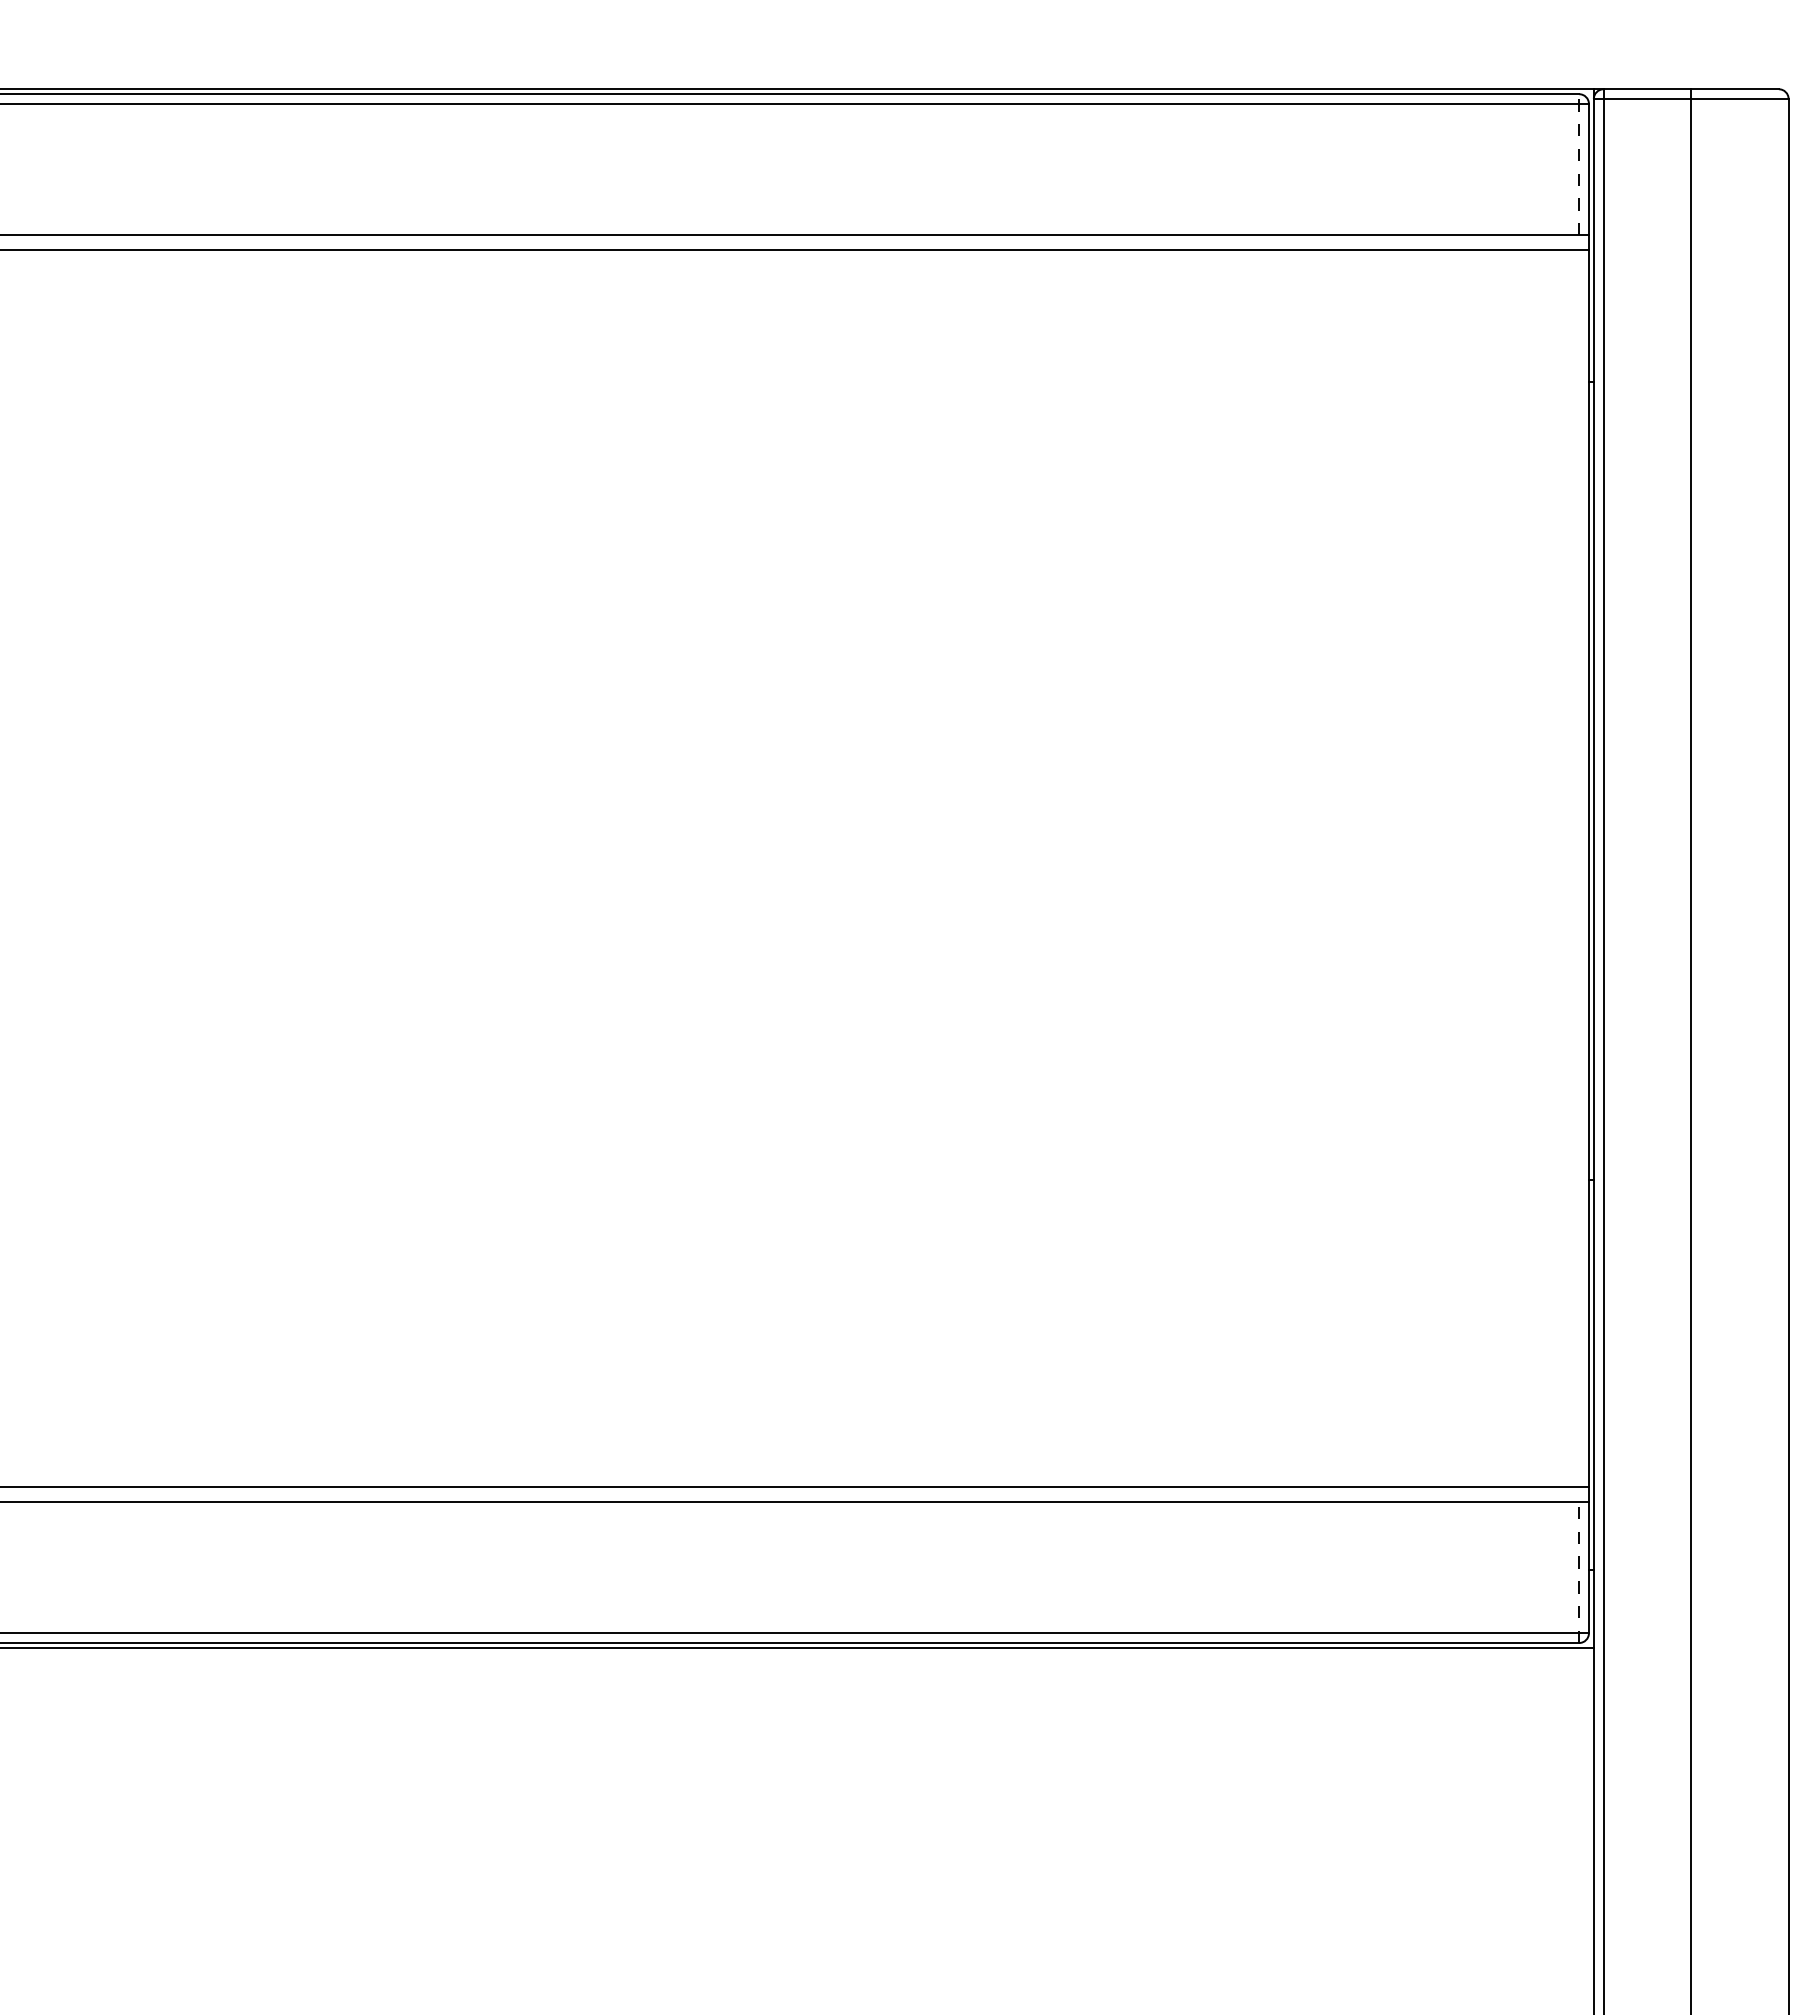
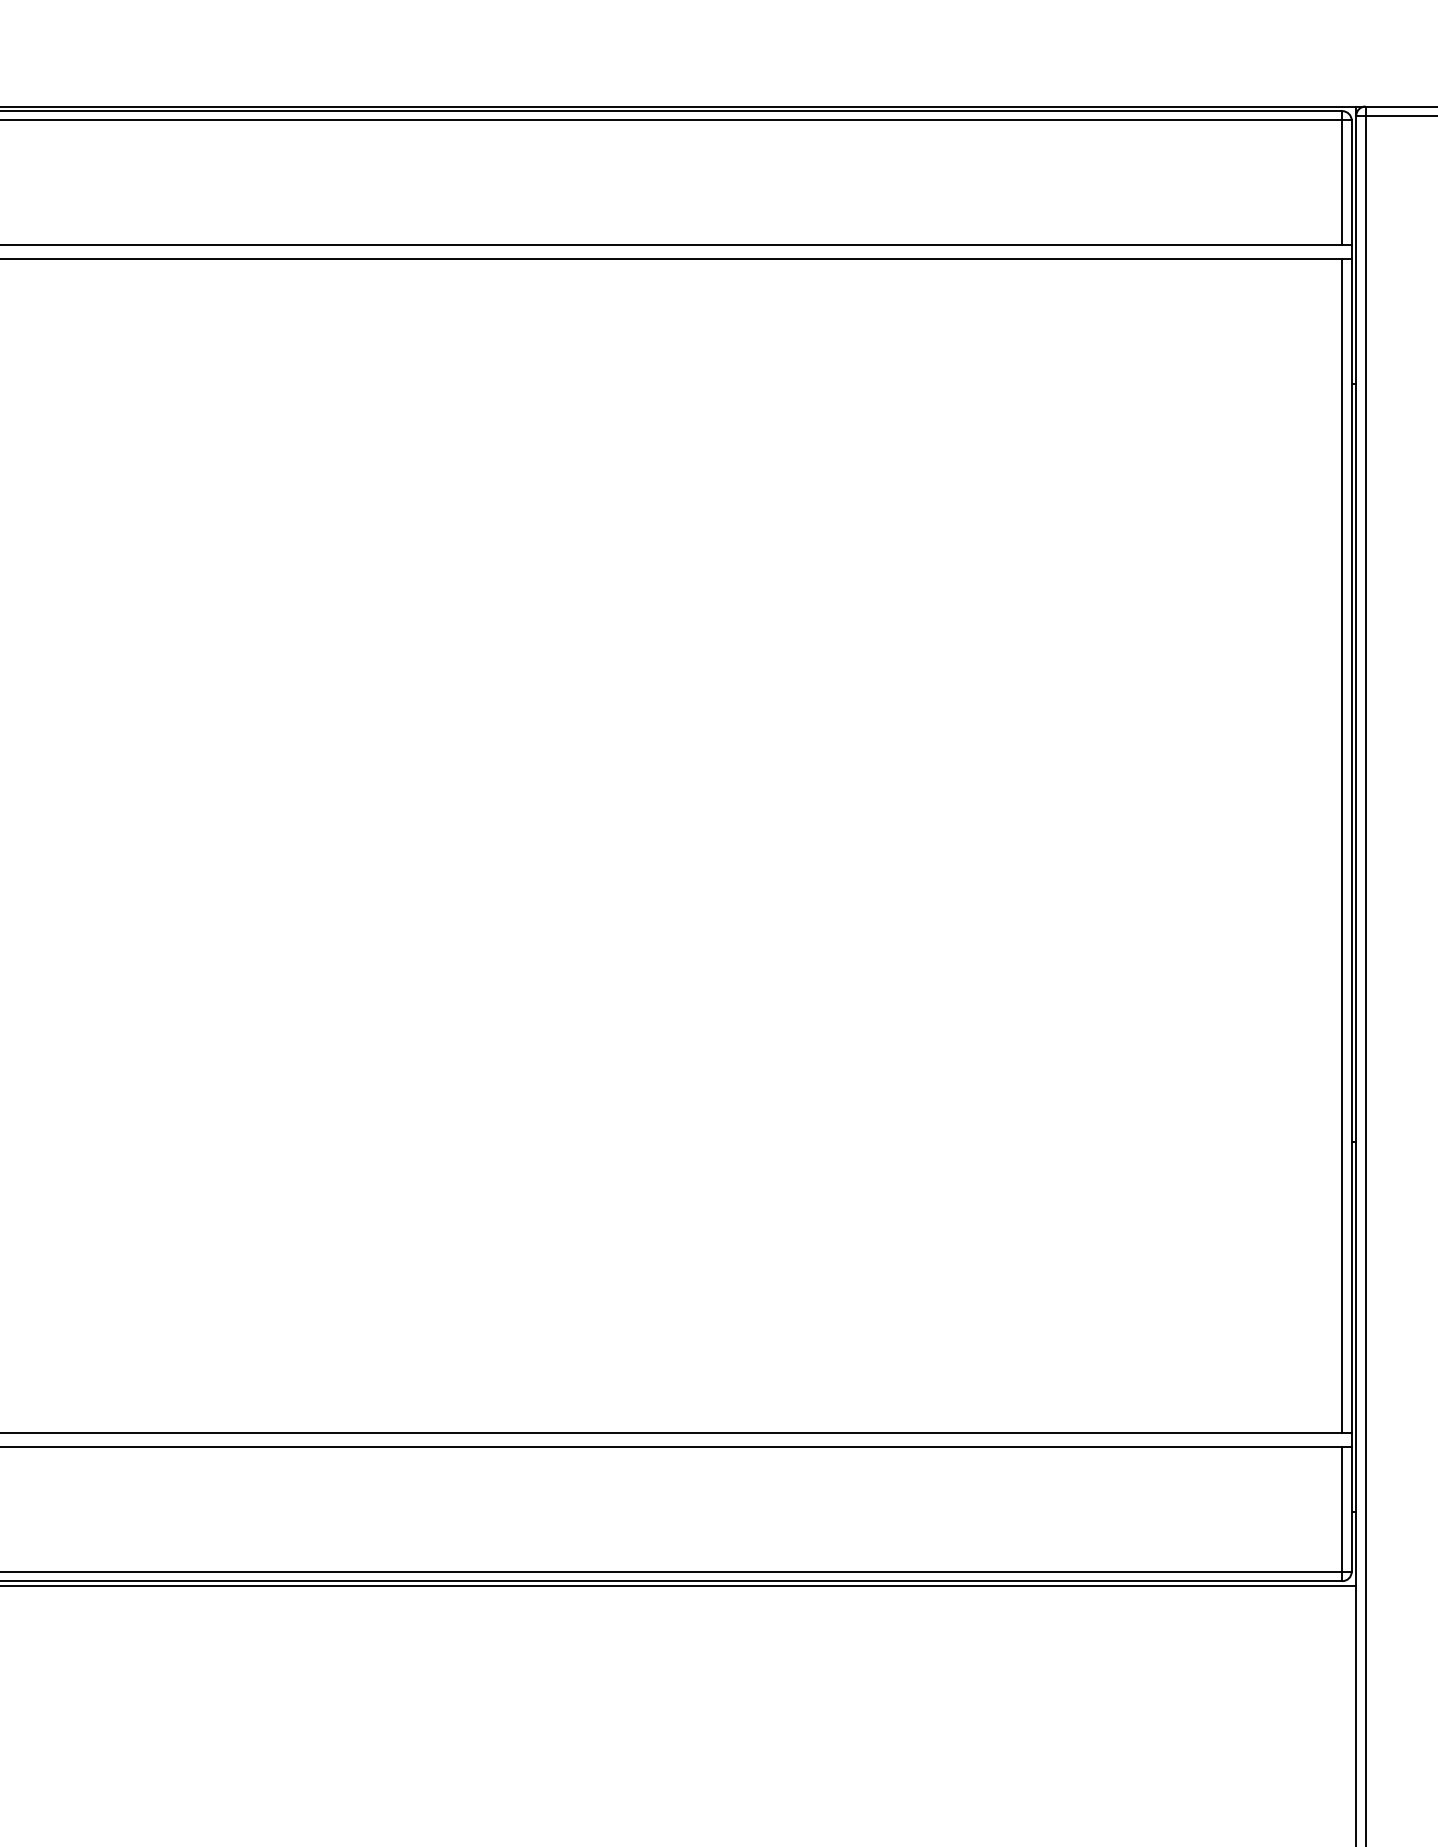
line: (1579, 164) -> (1342, 177), dashed -> solid
line: (1579, 868) -> (1342, 846), added
line: (1579, 1572) -> (1342, 1514), dashed -> solid

